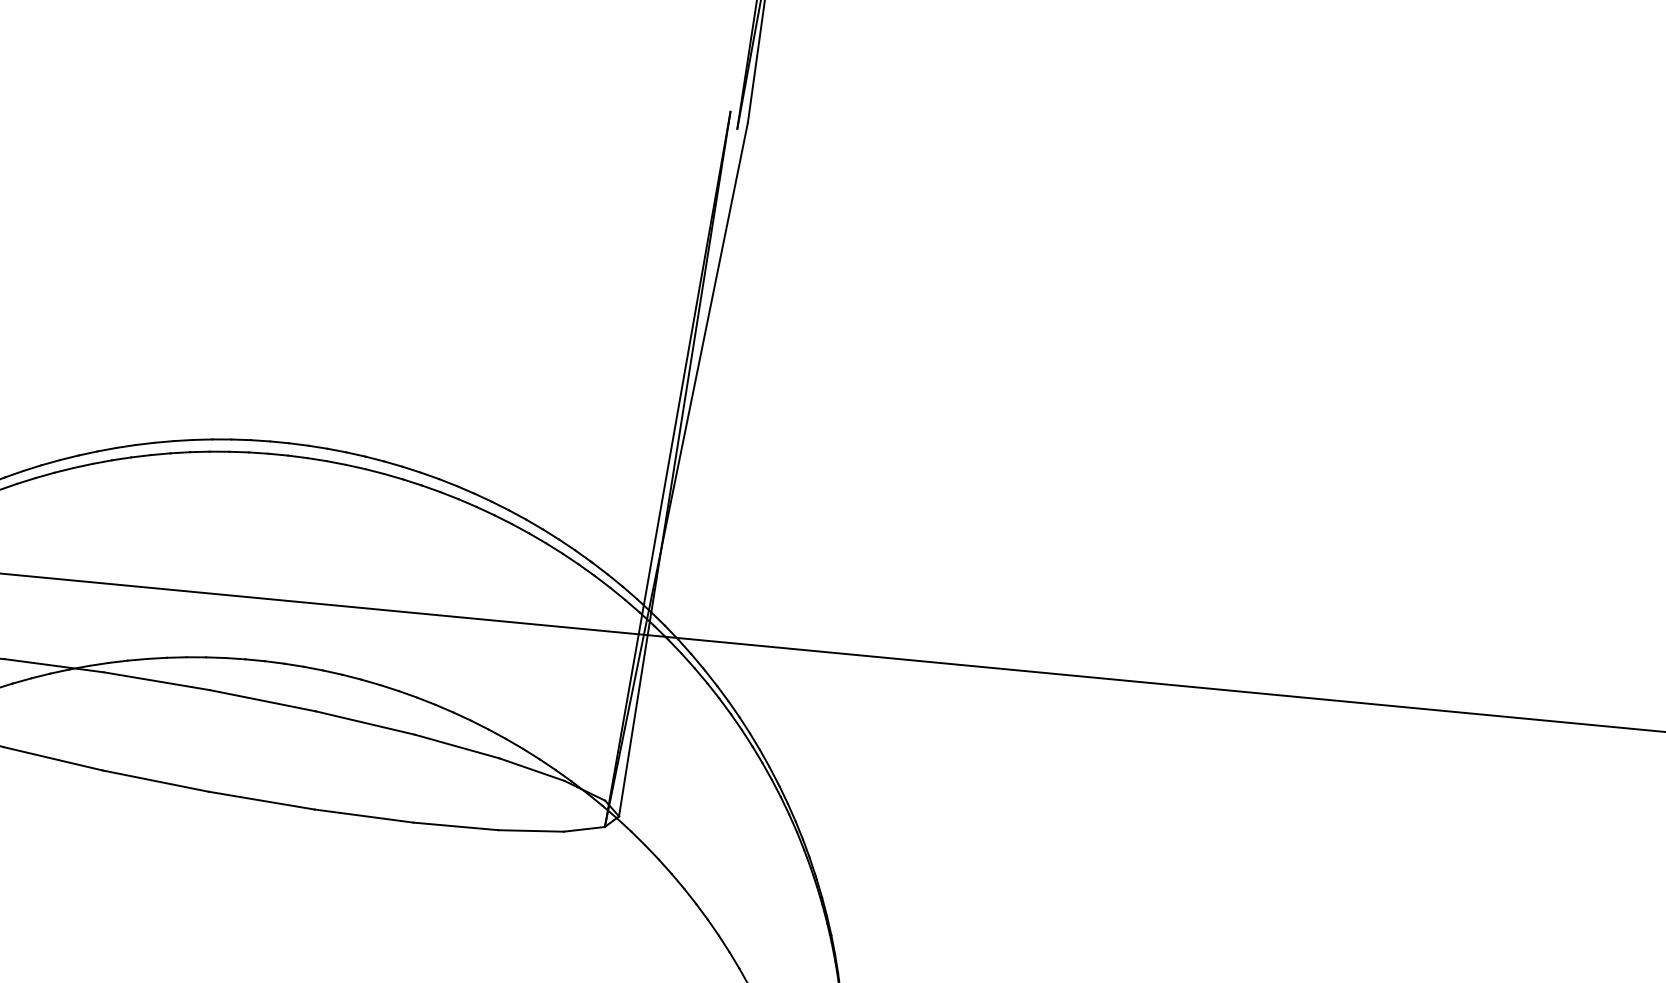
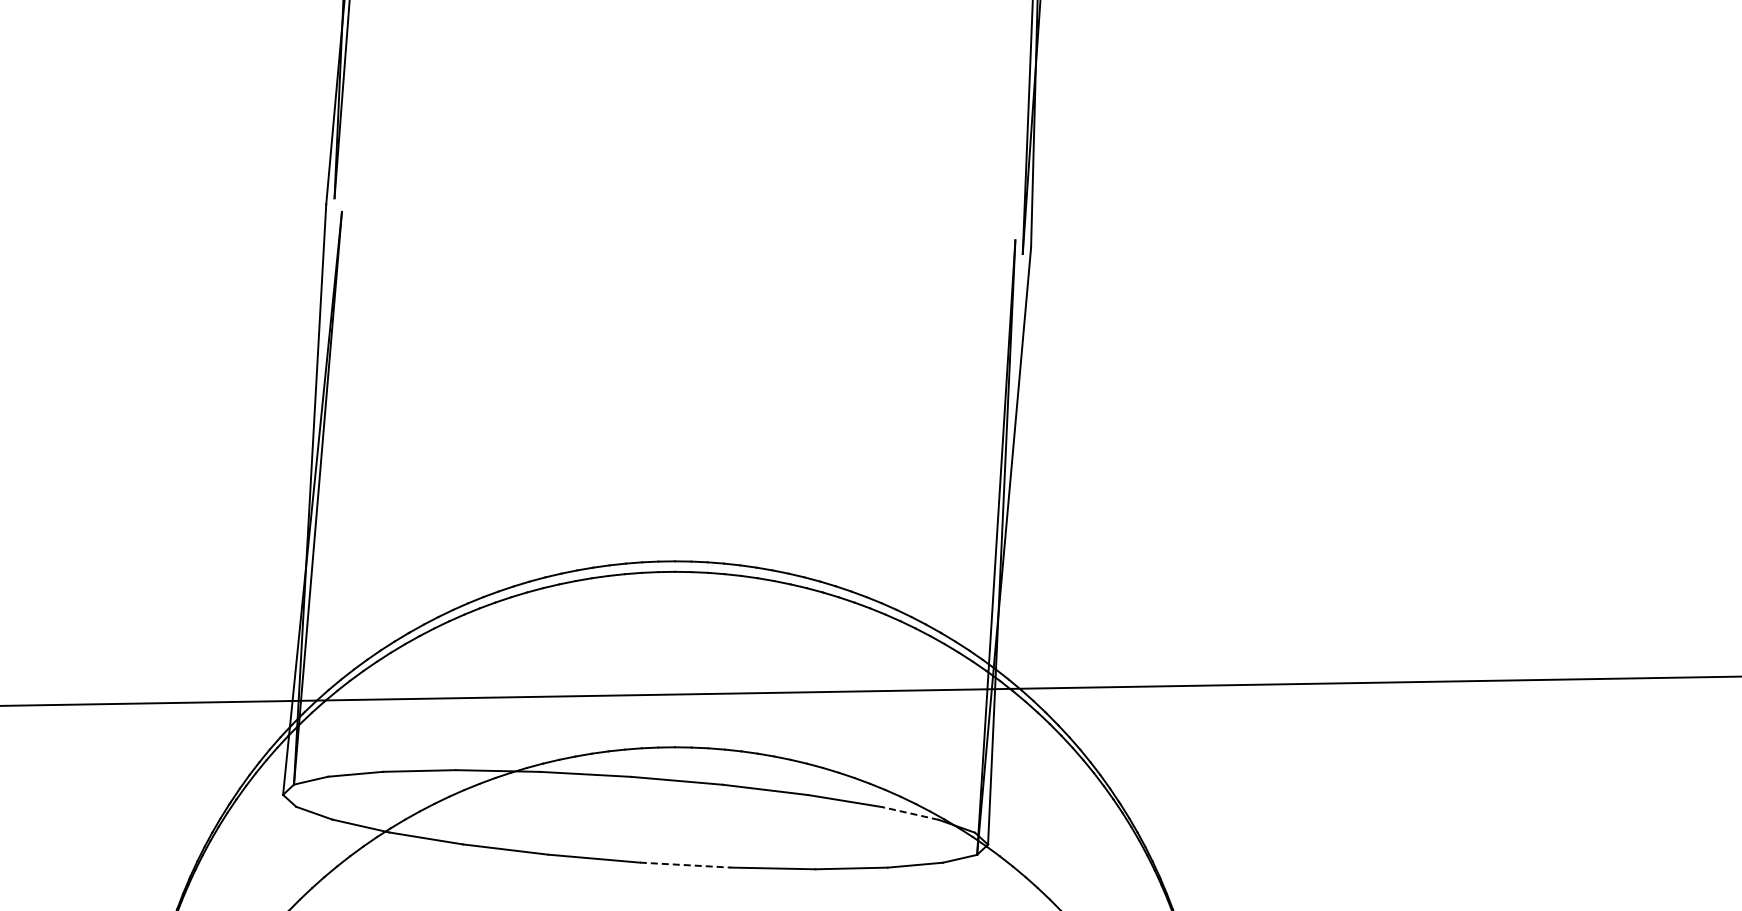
line: (531, 769) -> (909, 813), solid -> dashed
line: (261, 801) -> (685, 865), solid -> dashed

